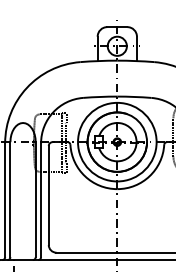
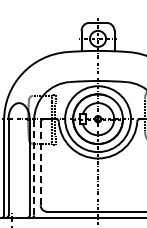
line: (48, 195) -> (40, 163), solid -> dashed
line: (41, 198) -> (34, 166), solid -> dashed

